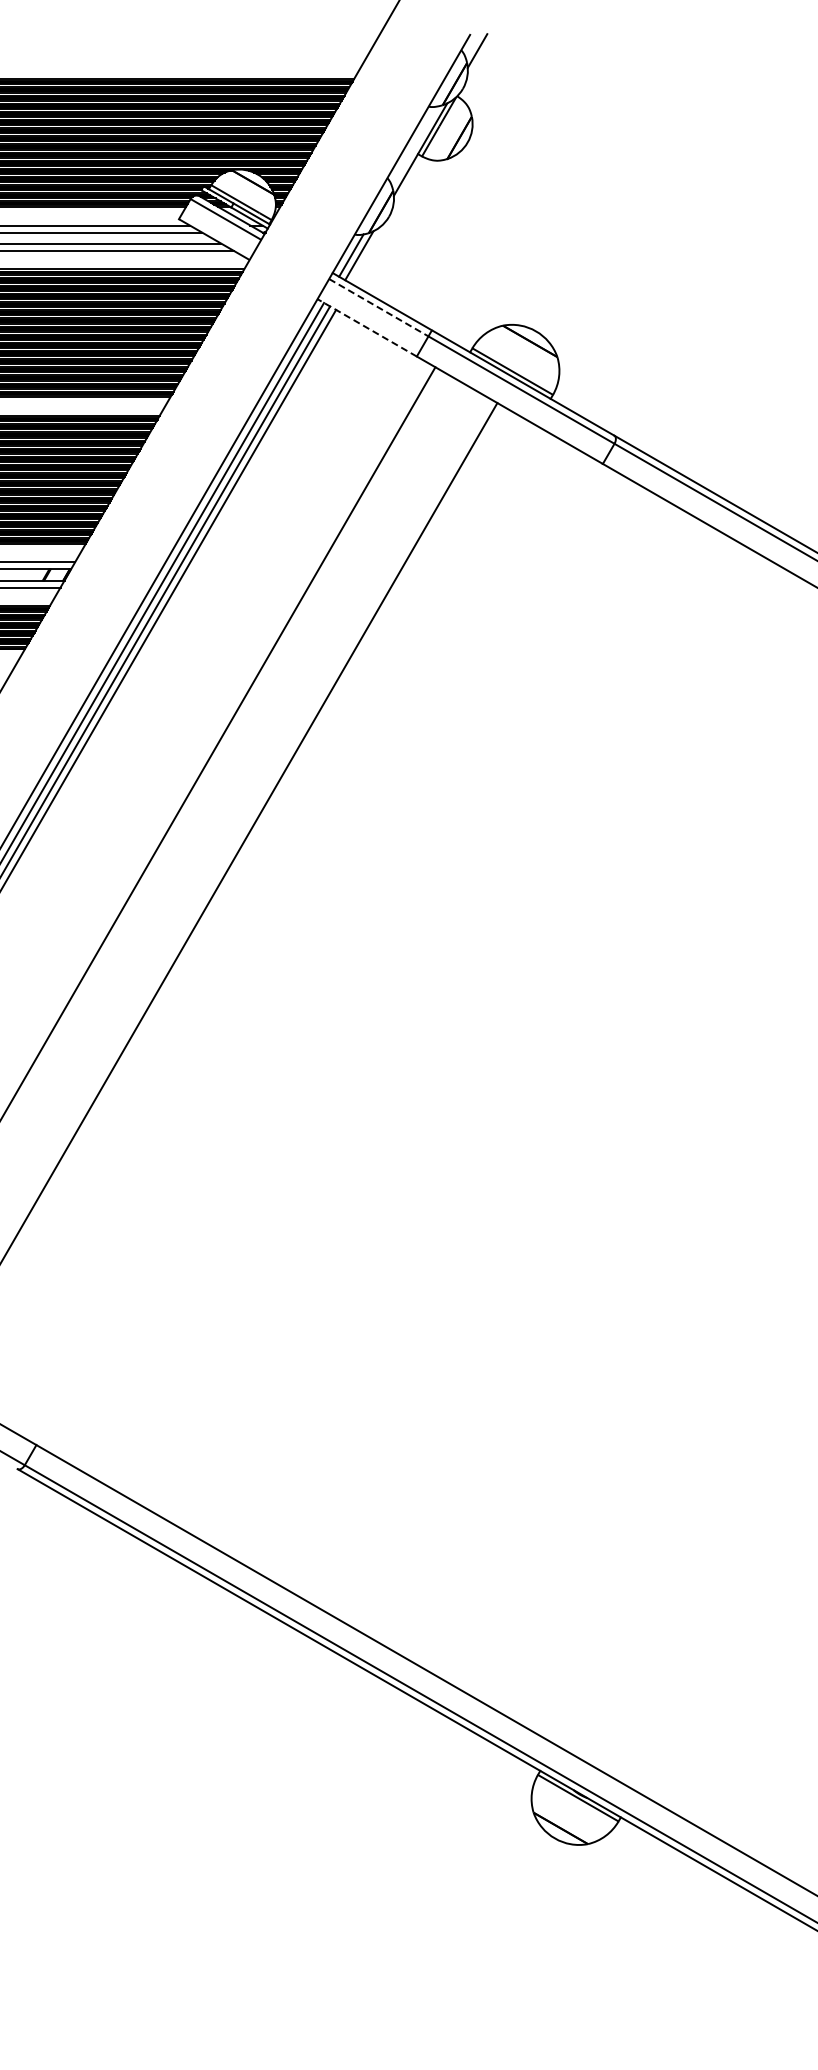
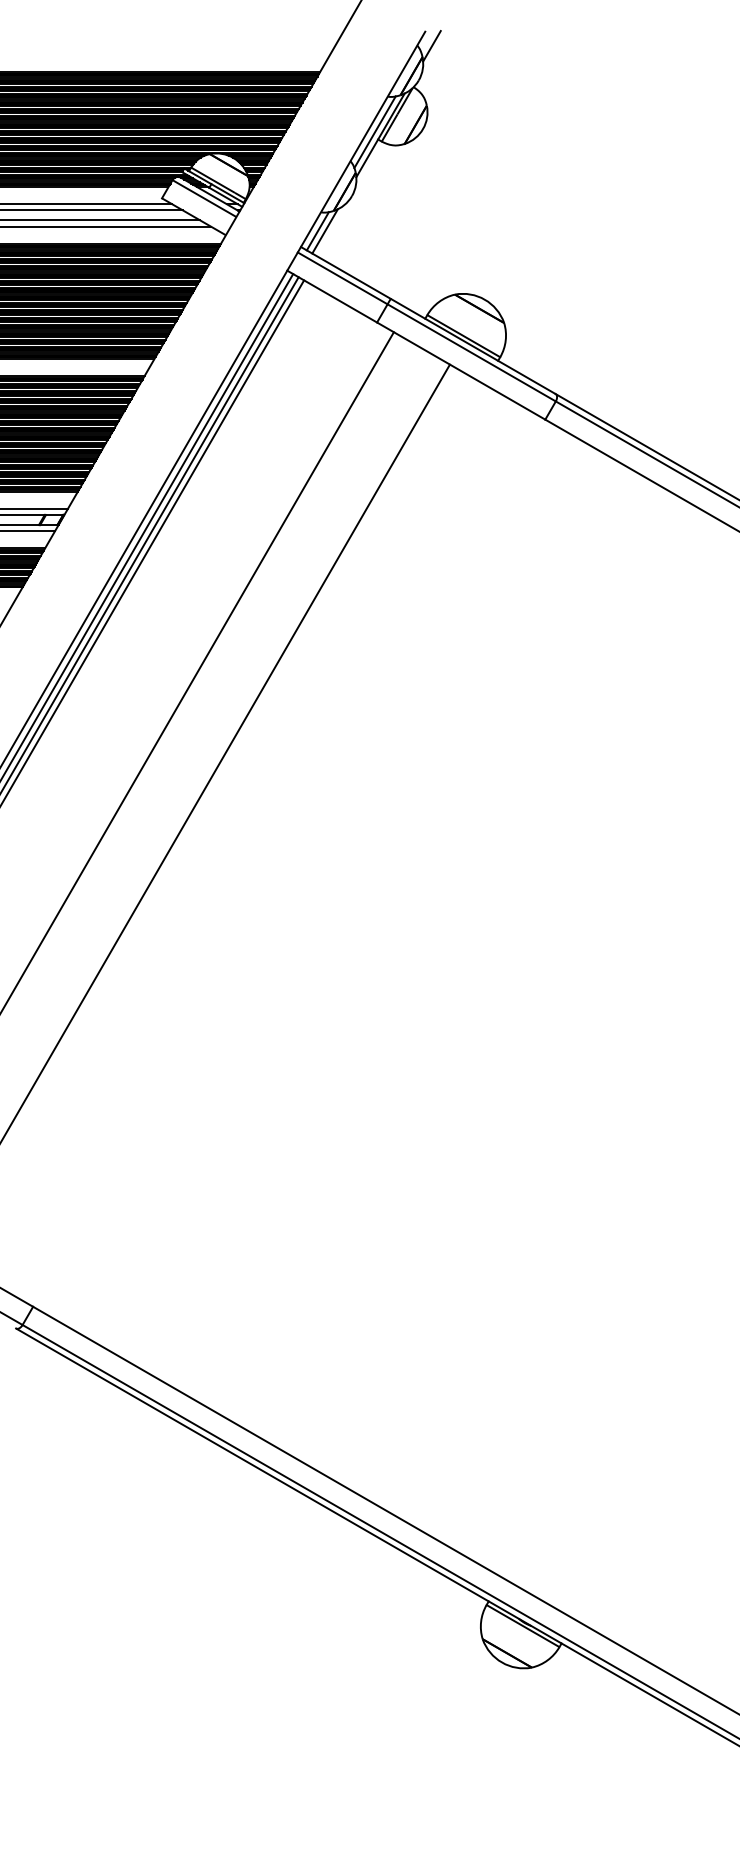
line: (414, 145) -> (374, 131), added
line: (379, 307) -> (343, 278), dashed -> solid
line: (366, 327) -> (331, 296), dashed -> solid

